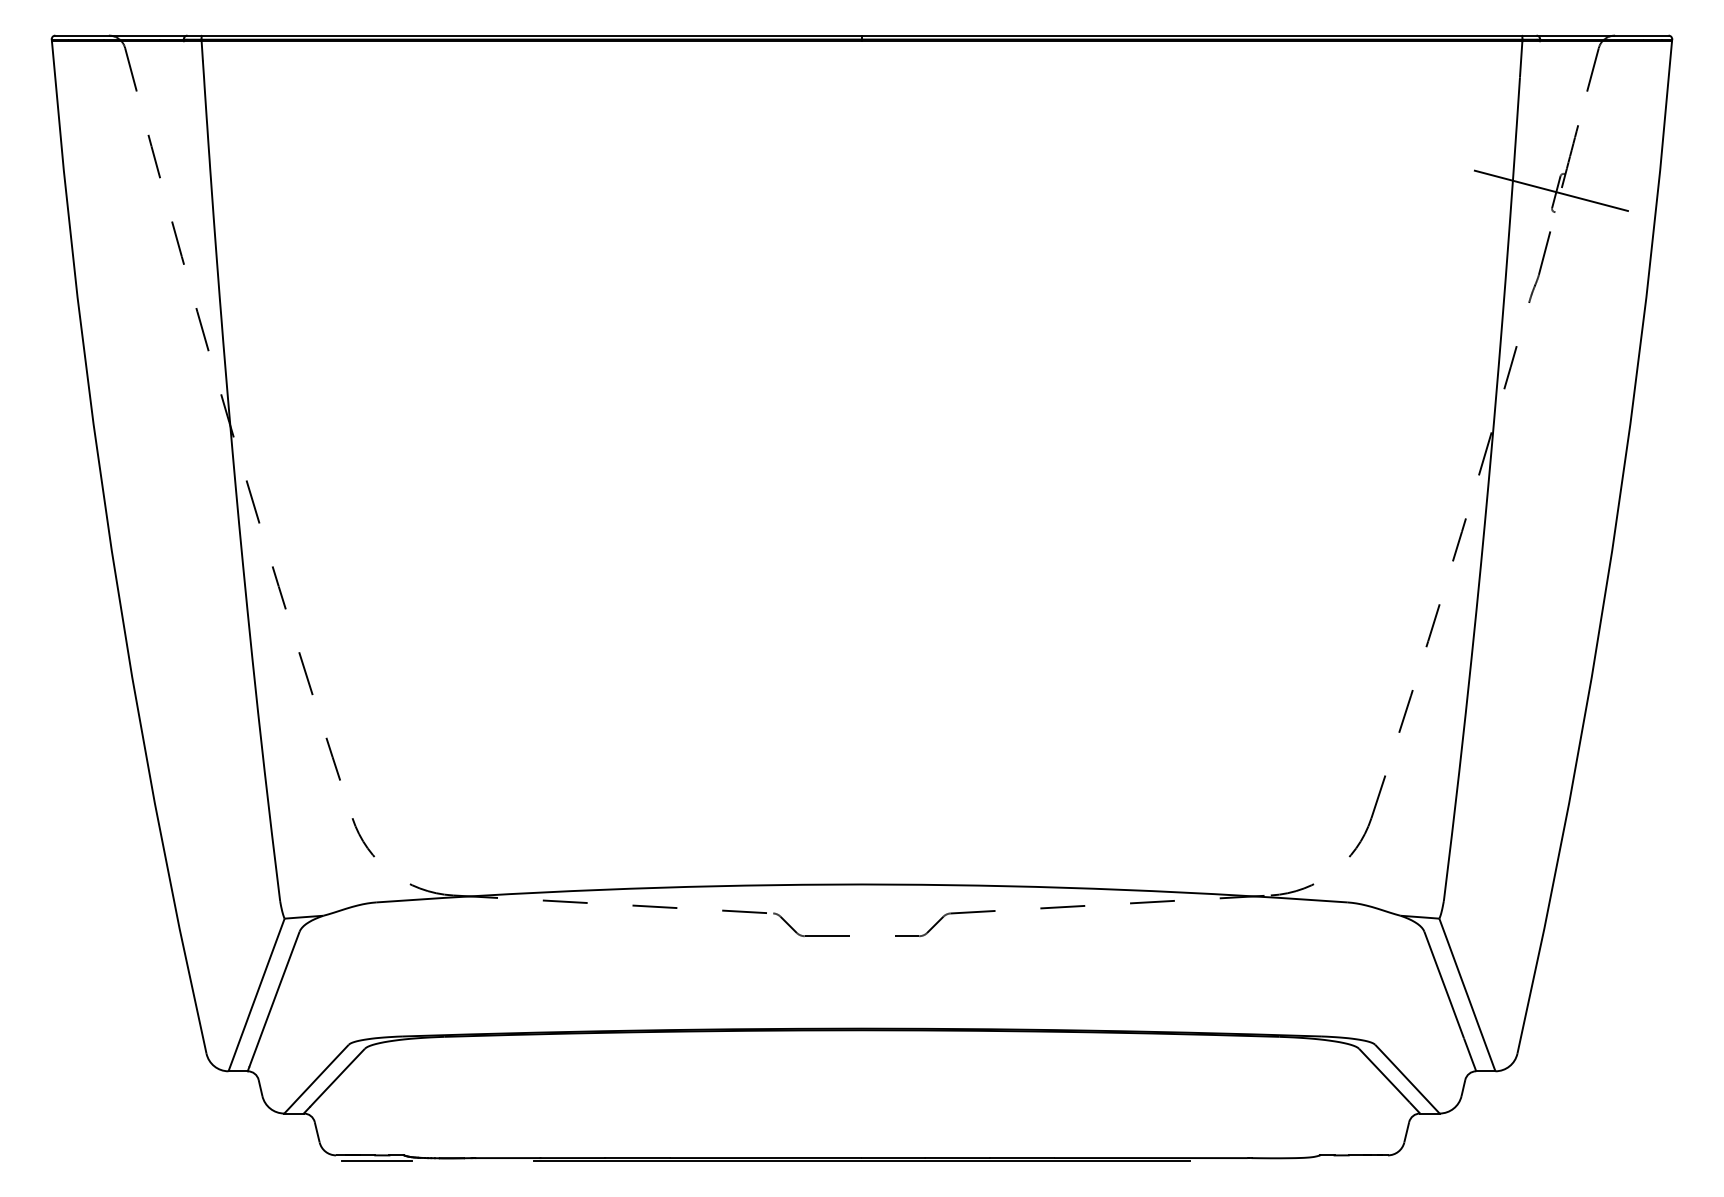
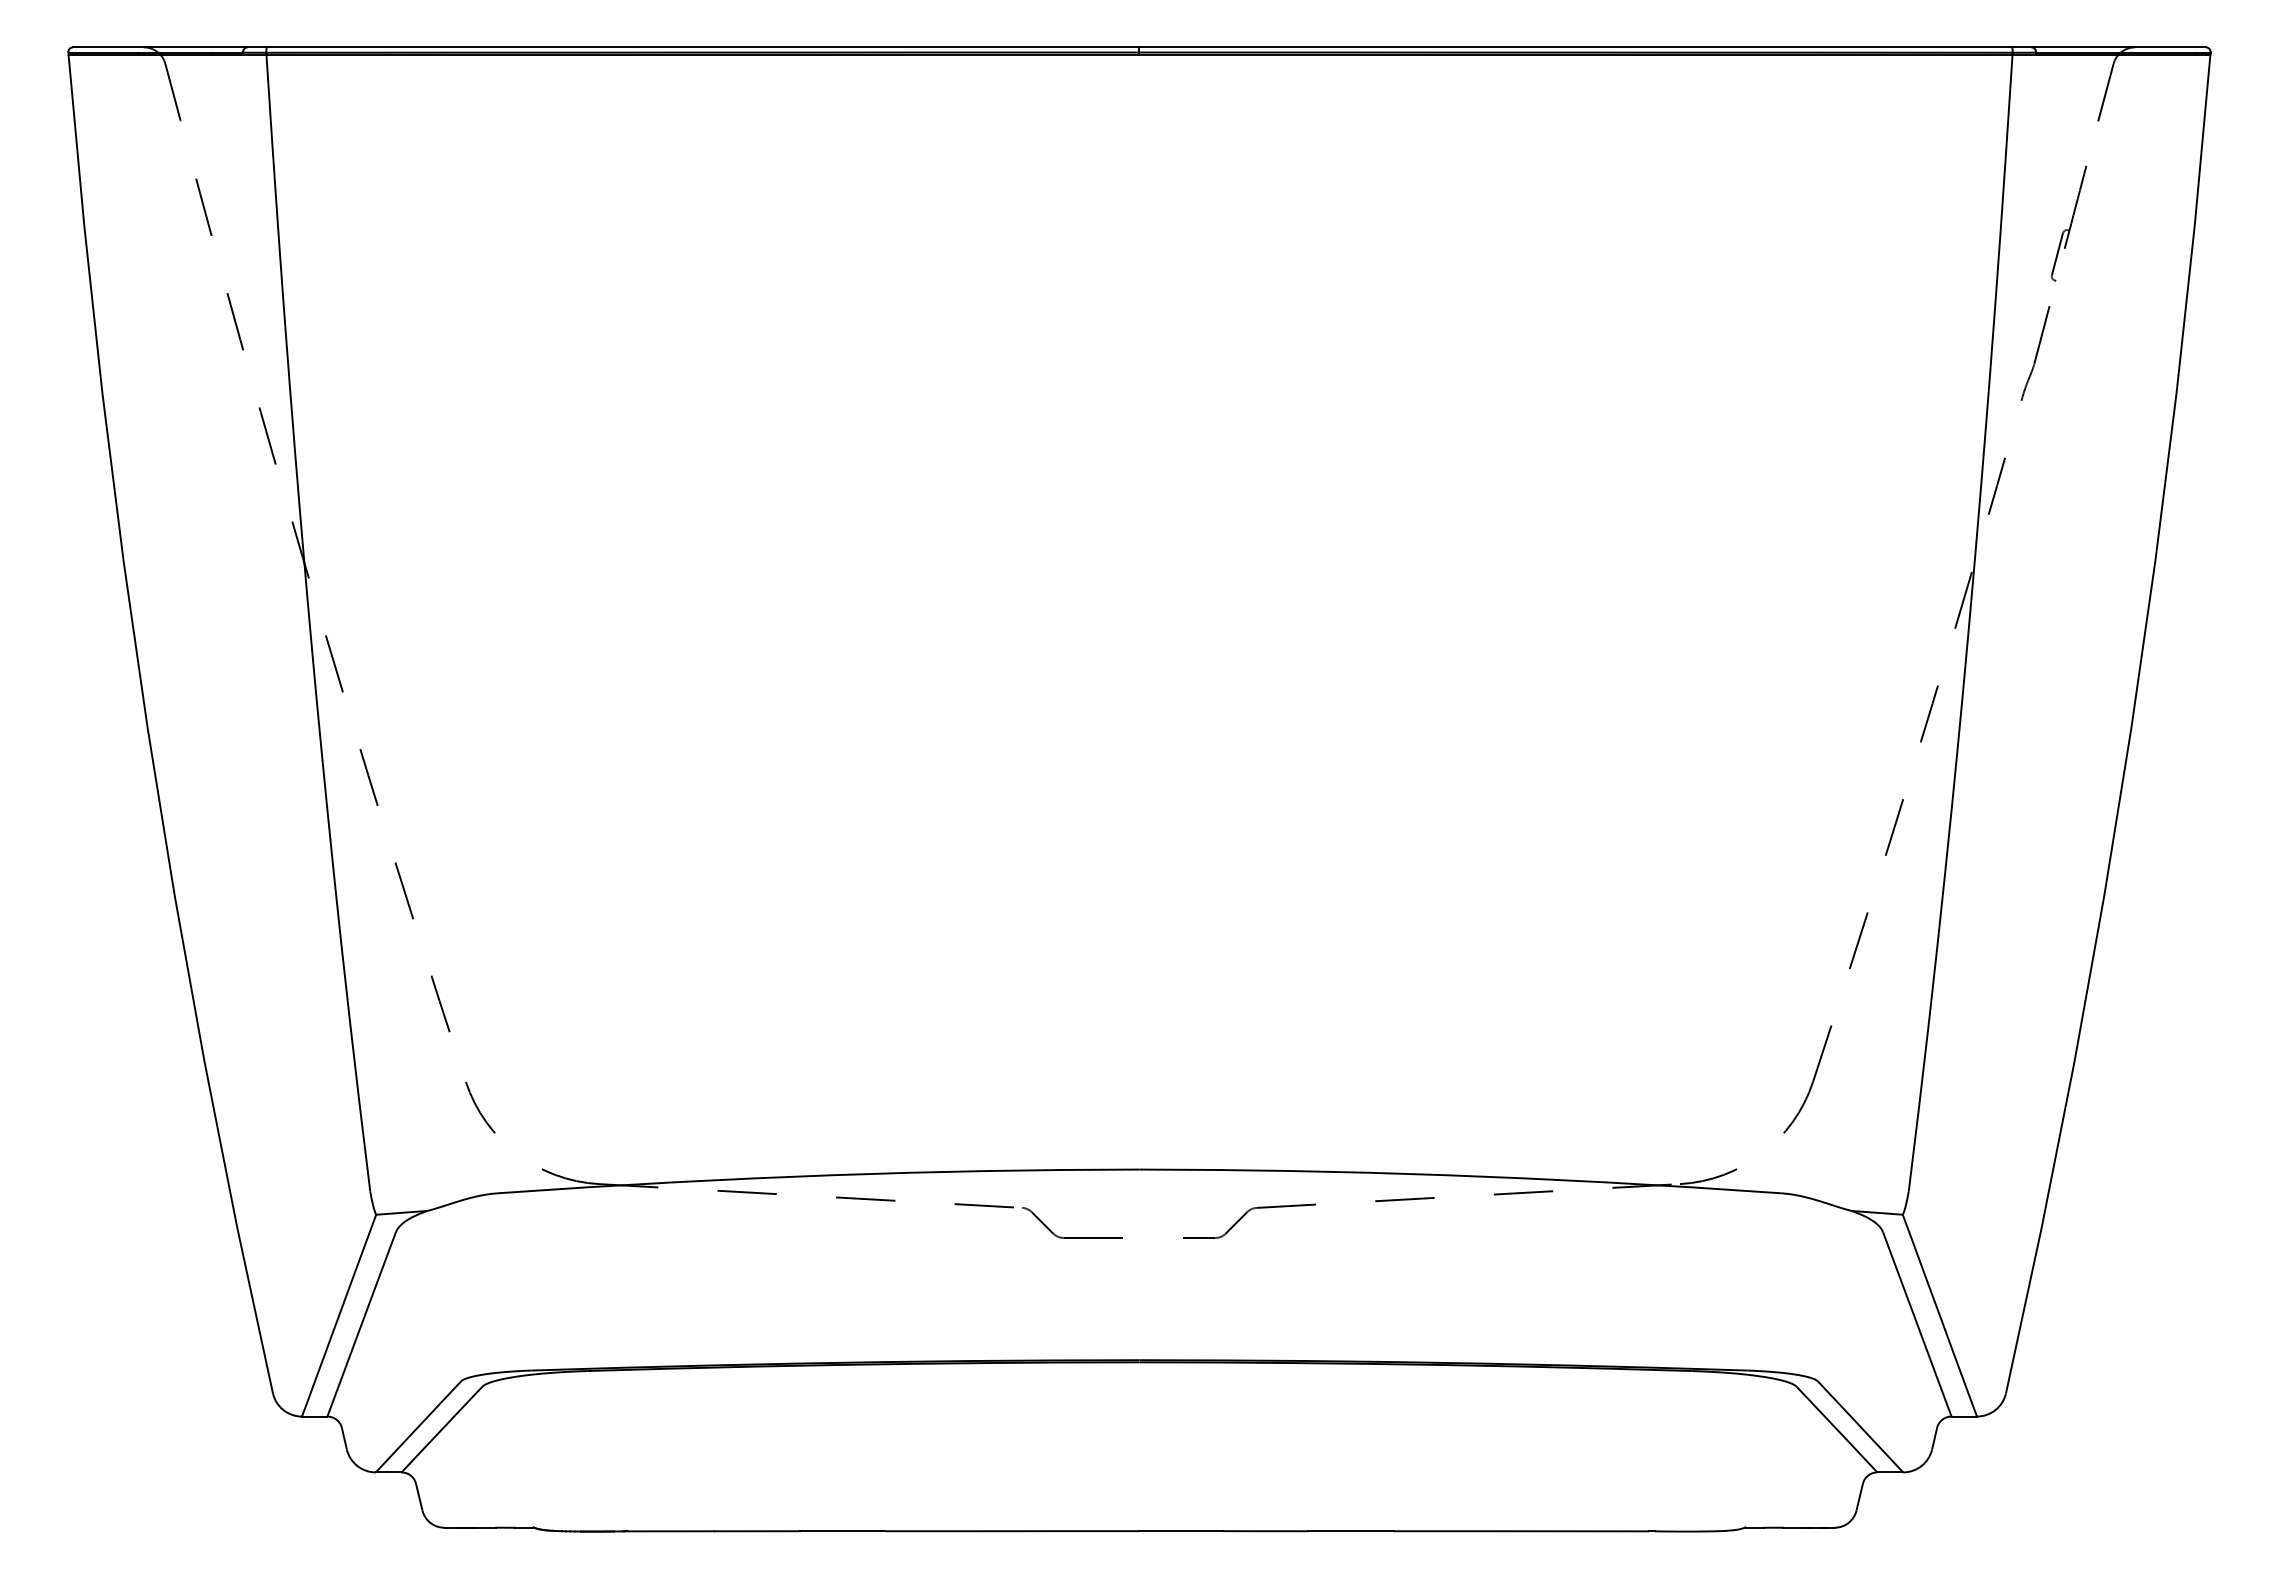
line: (1551, 190) -> (2050, 252), removed
line: (377, 1161) -> (498, 1535), removed
line: (862, 1161) -> (1139, 1535), removed

